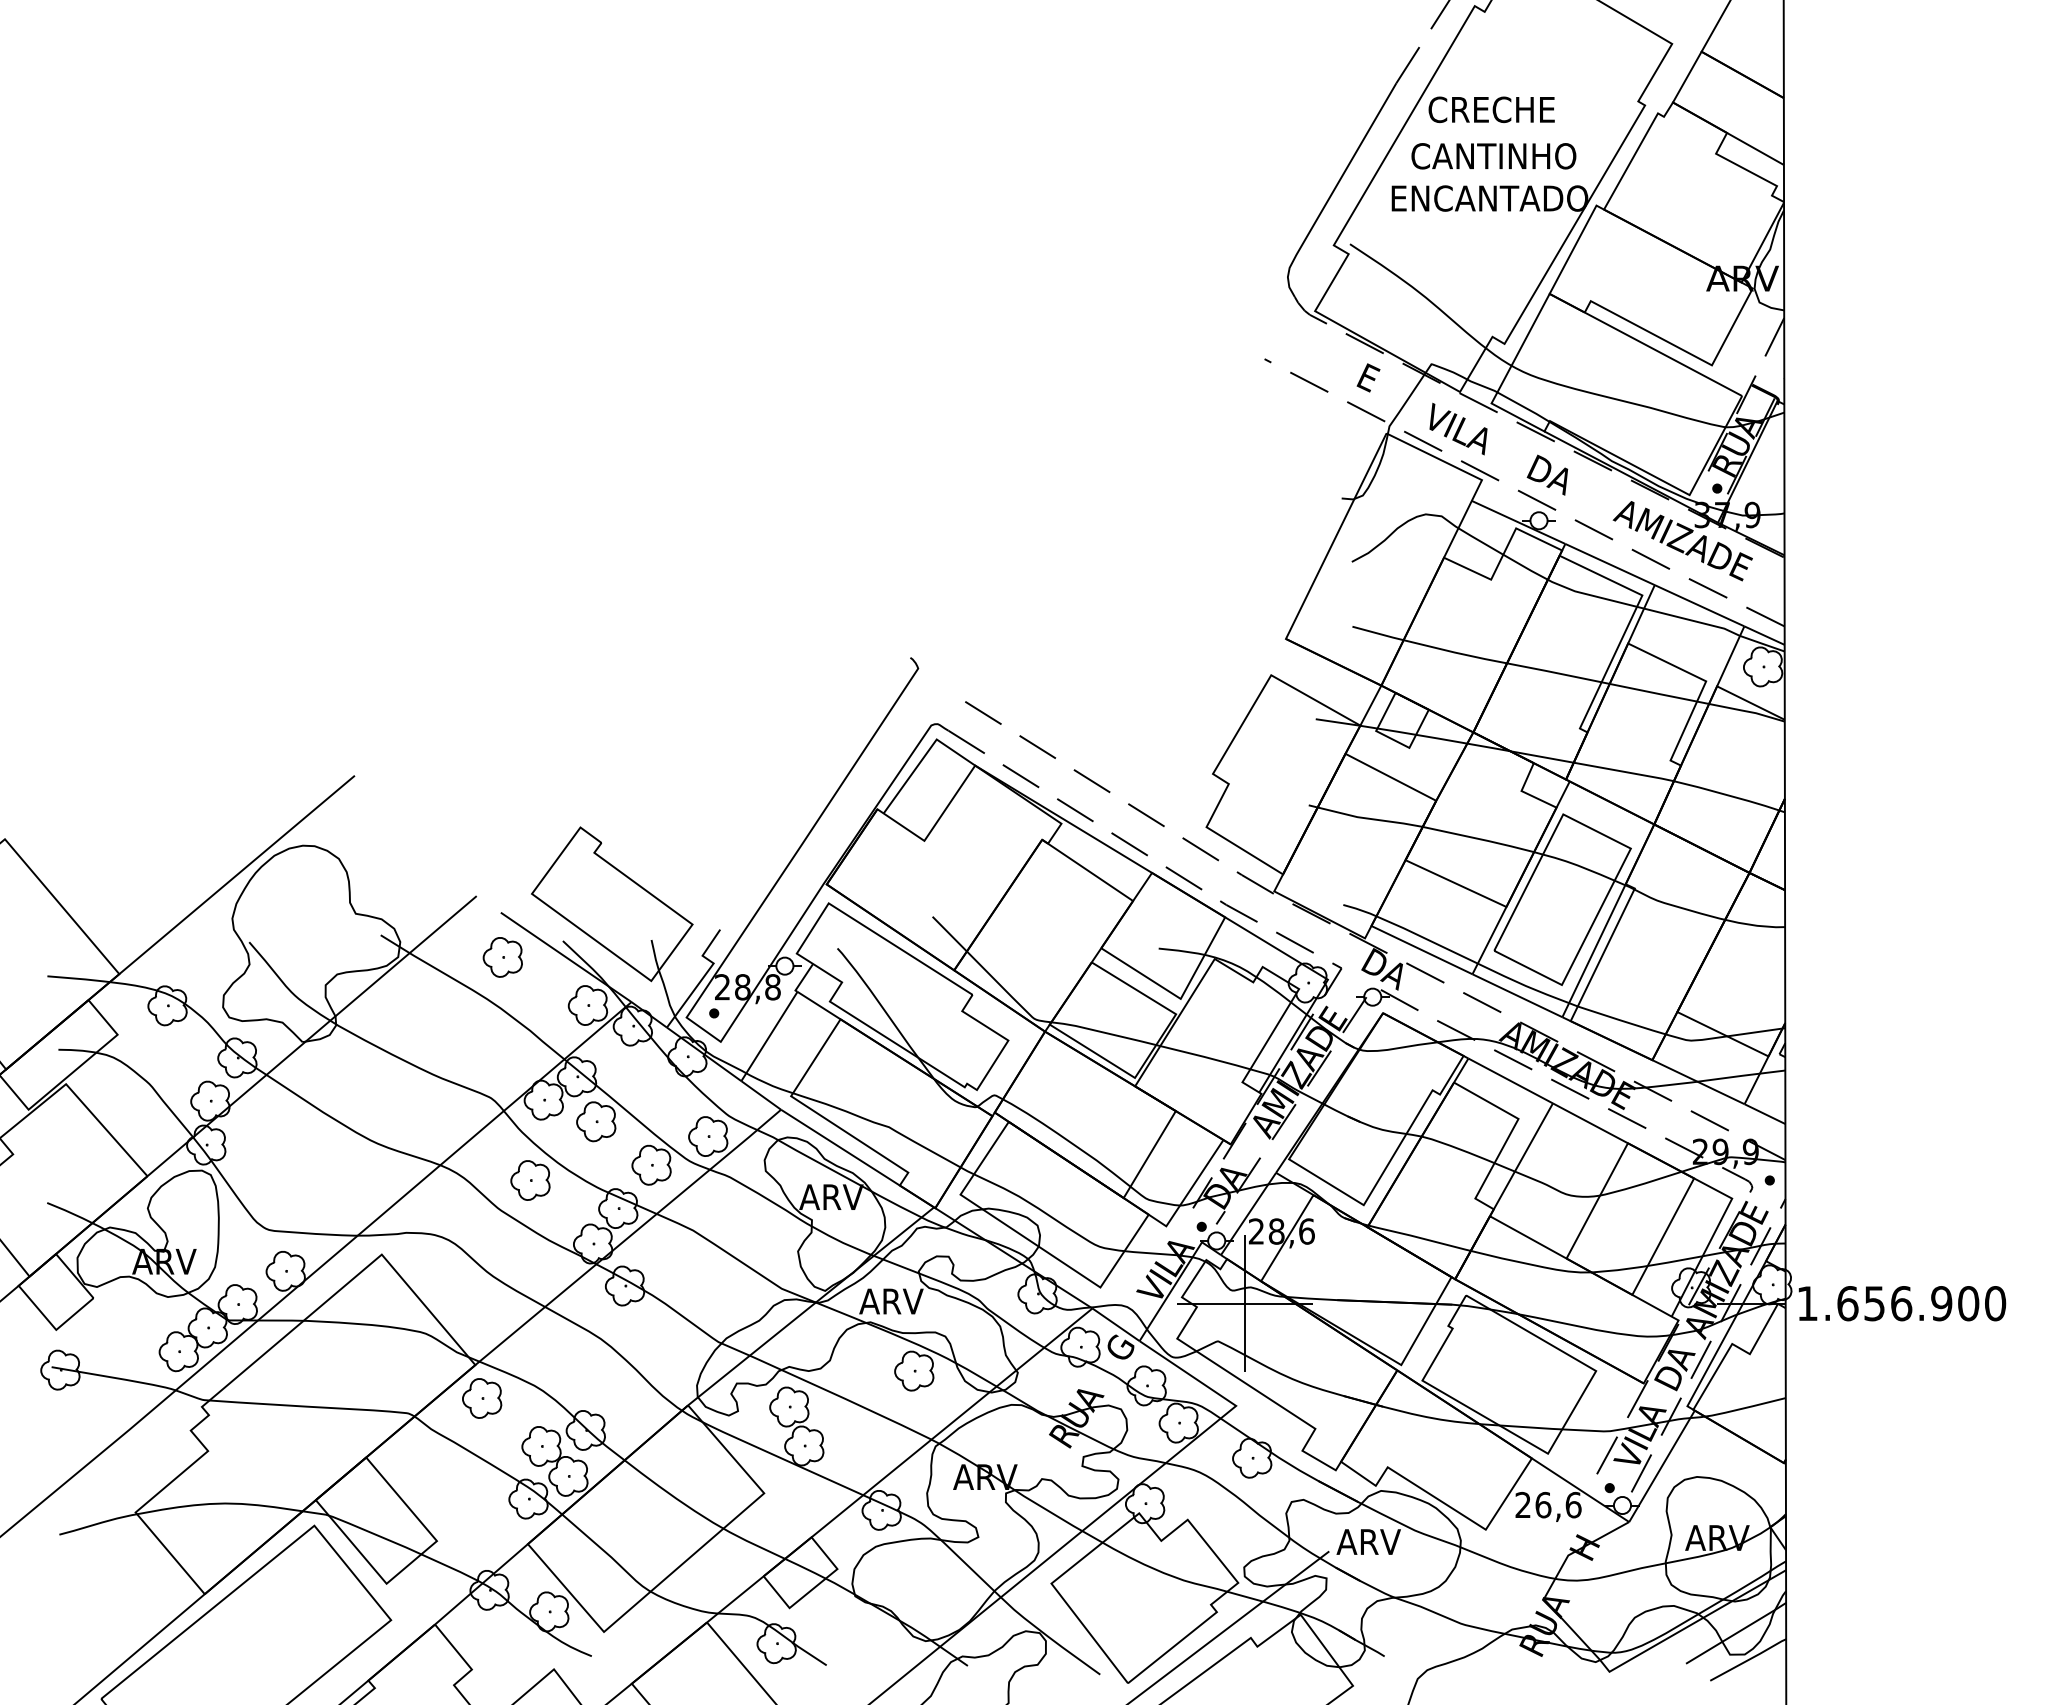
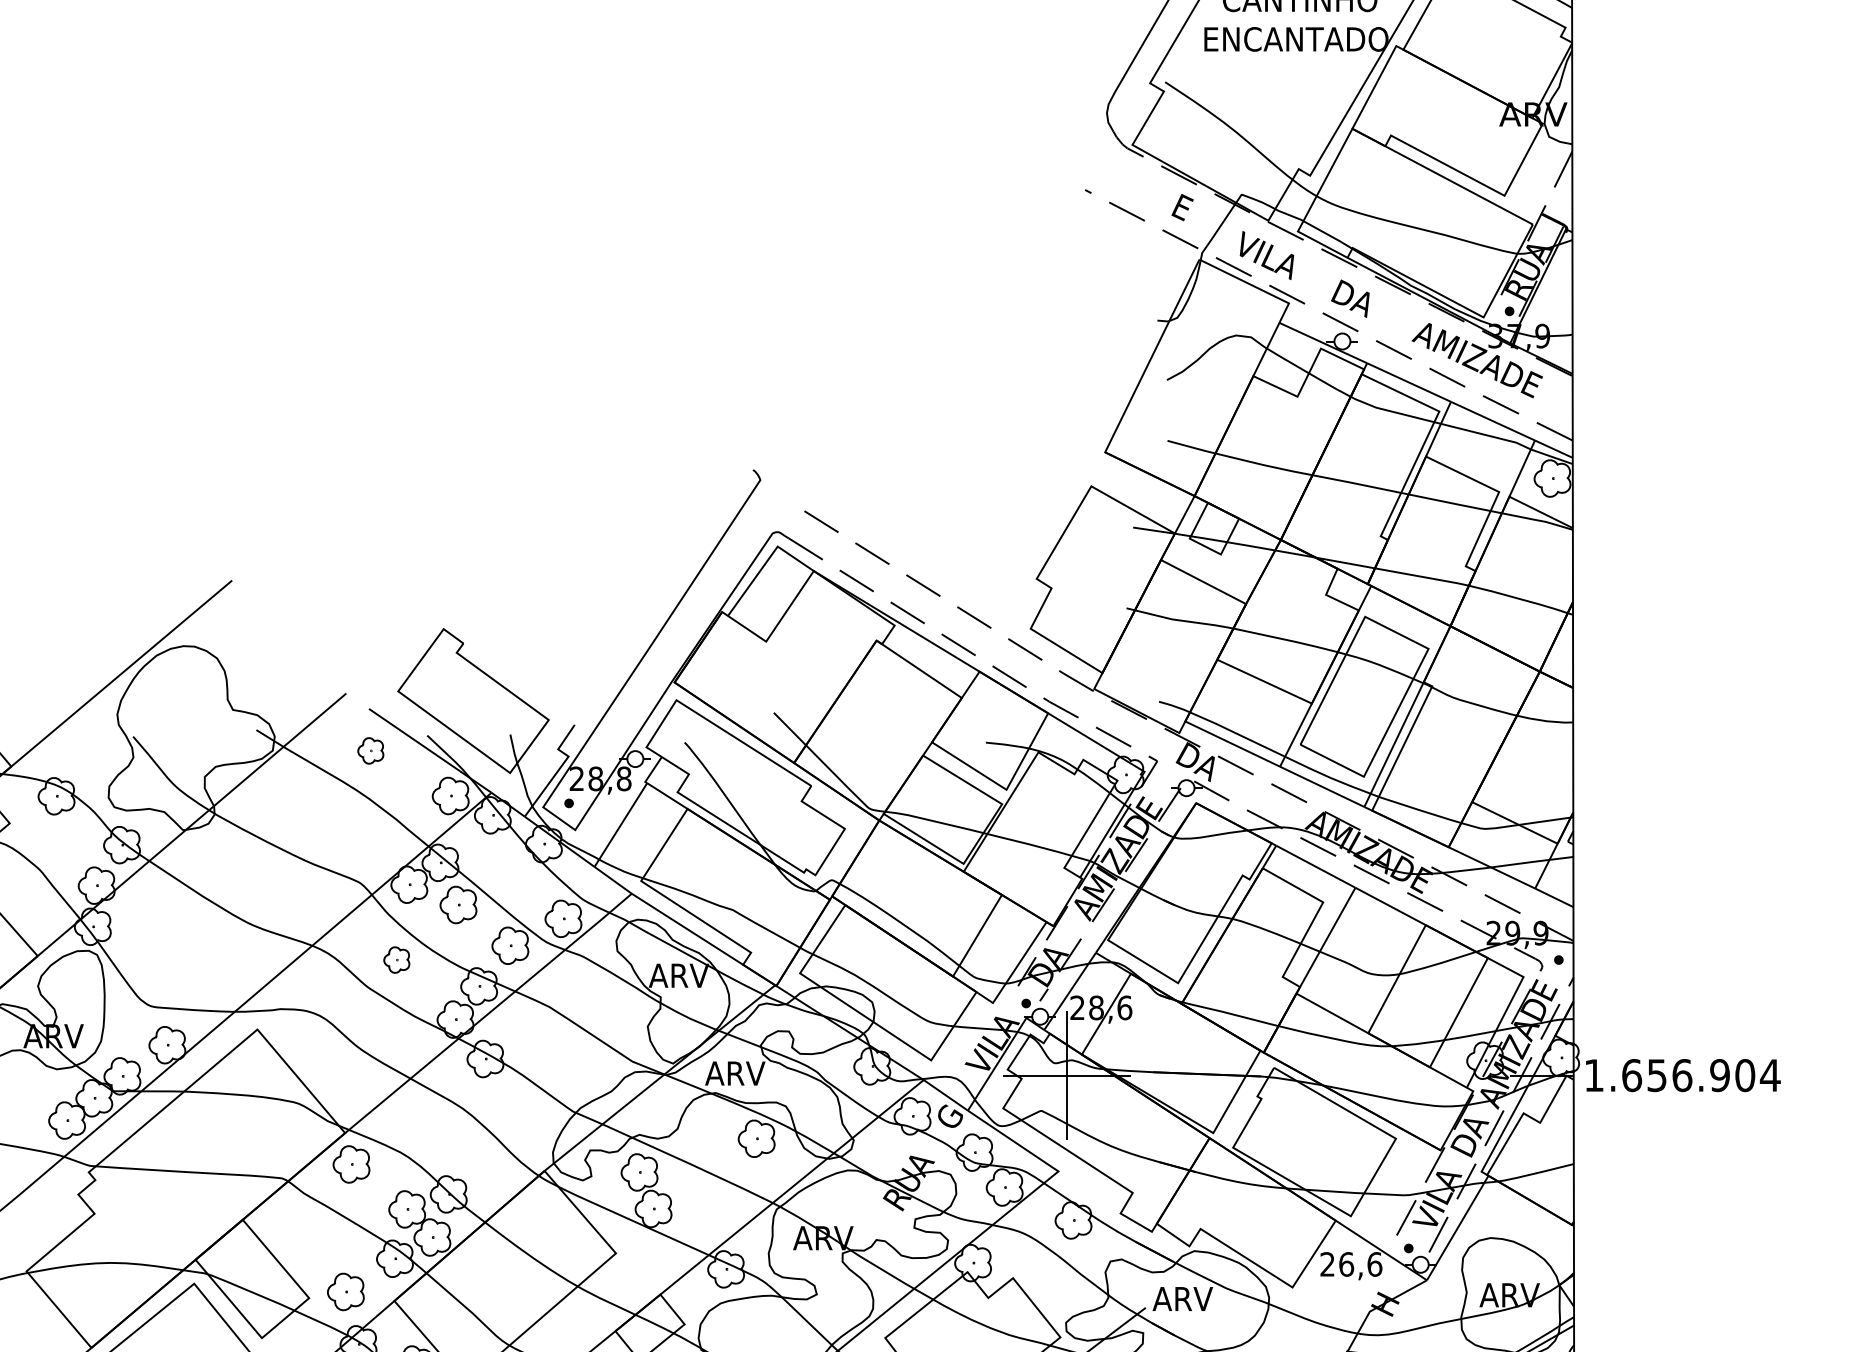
part: (502, 957) -> (370, 750), size x0.7
part: (530, 1180) -> (396, 960), size x0.7
text: (1995, 1303) -> (1770, 1075), 1.656.900 -> 1.656.904
part: (476, 1534) -> (346, 1291), added

